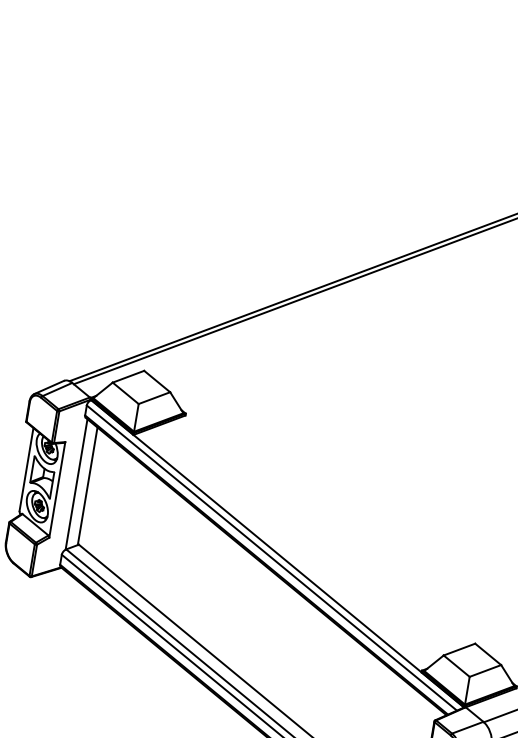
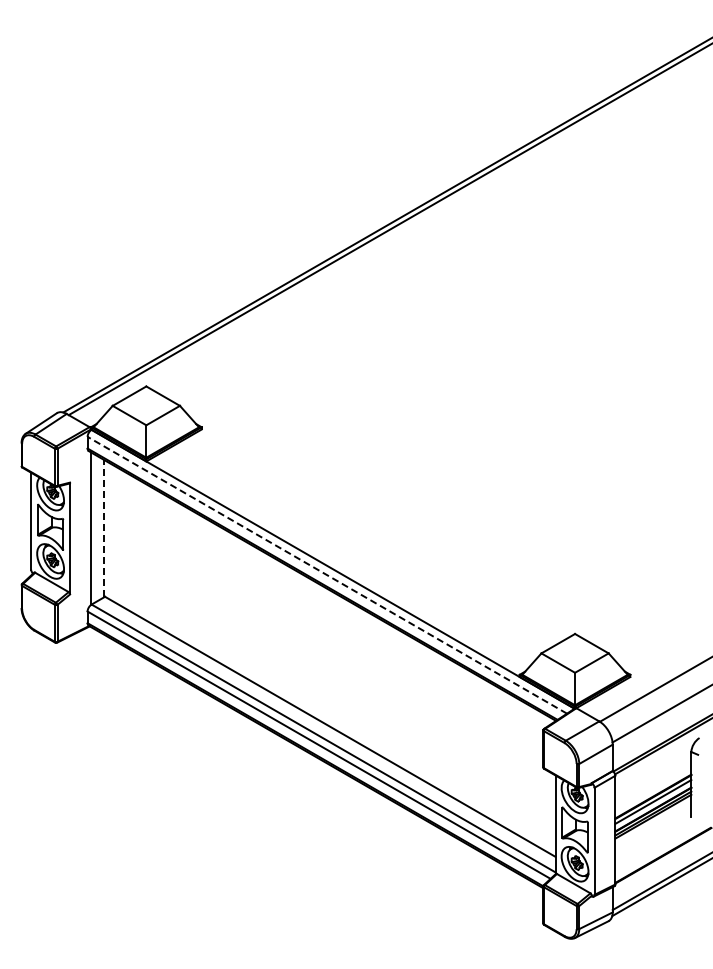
line: (87, 486) -> (103, 528), solid -> dashed
line: (272, 558) -> (327, 575), solid -> dashed

